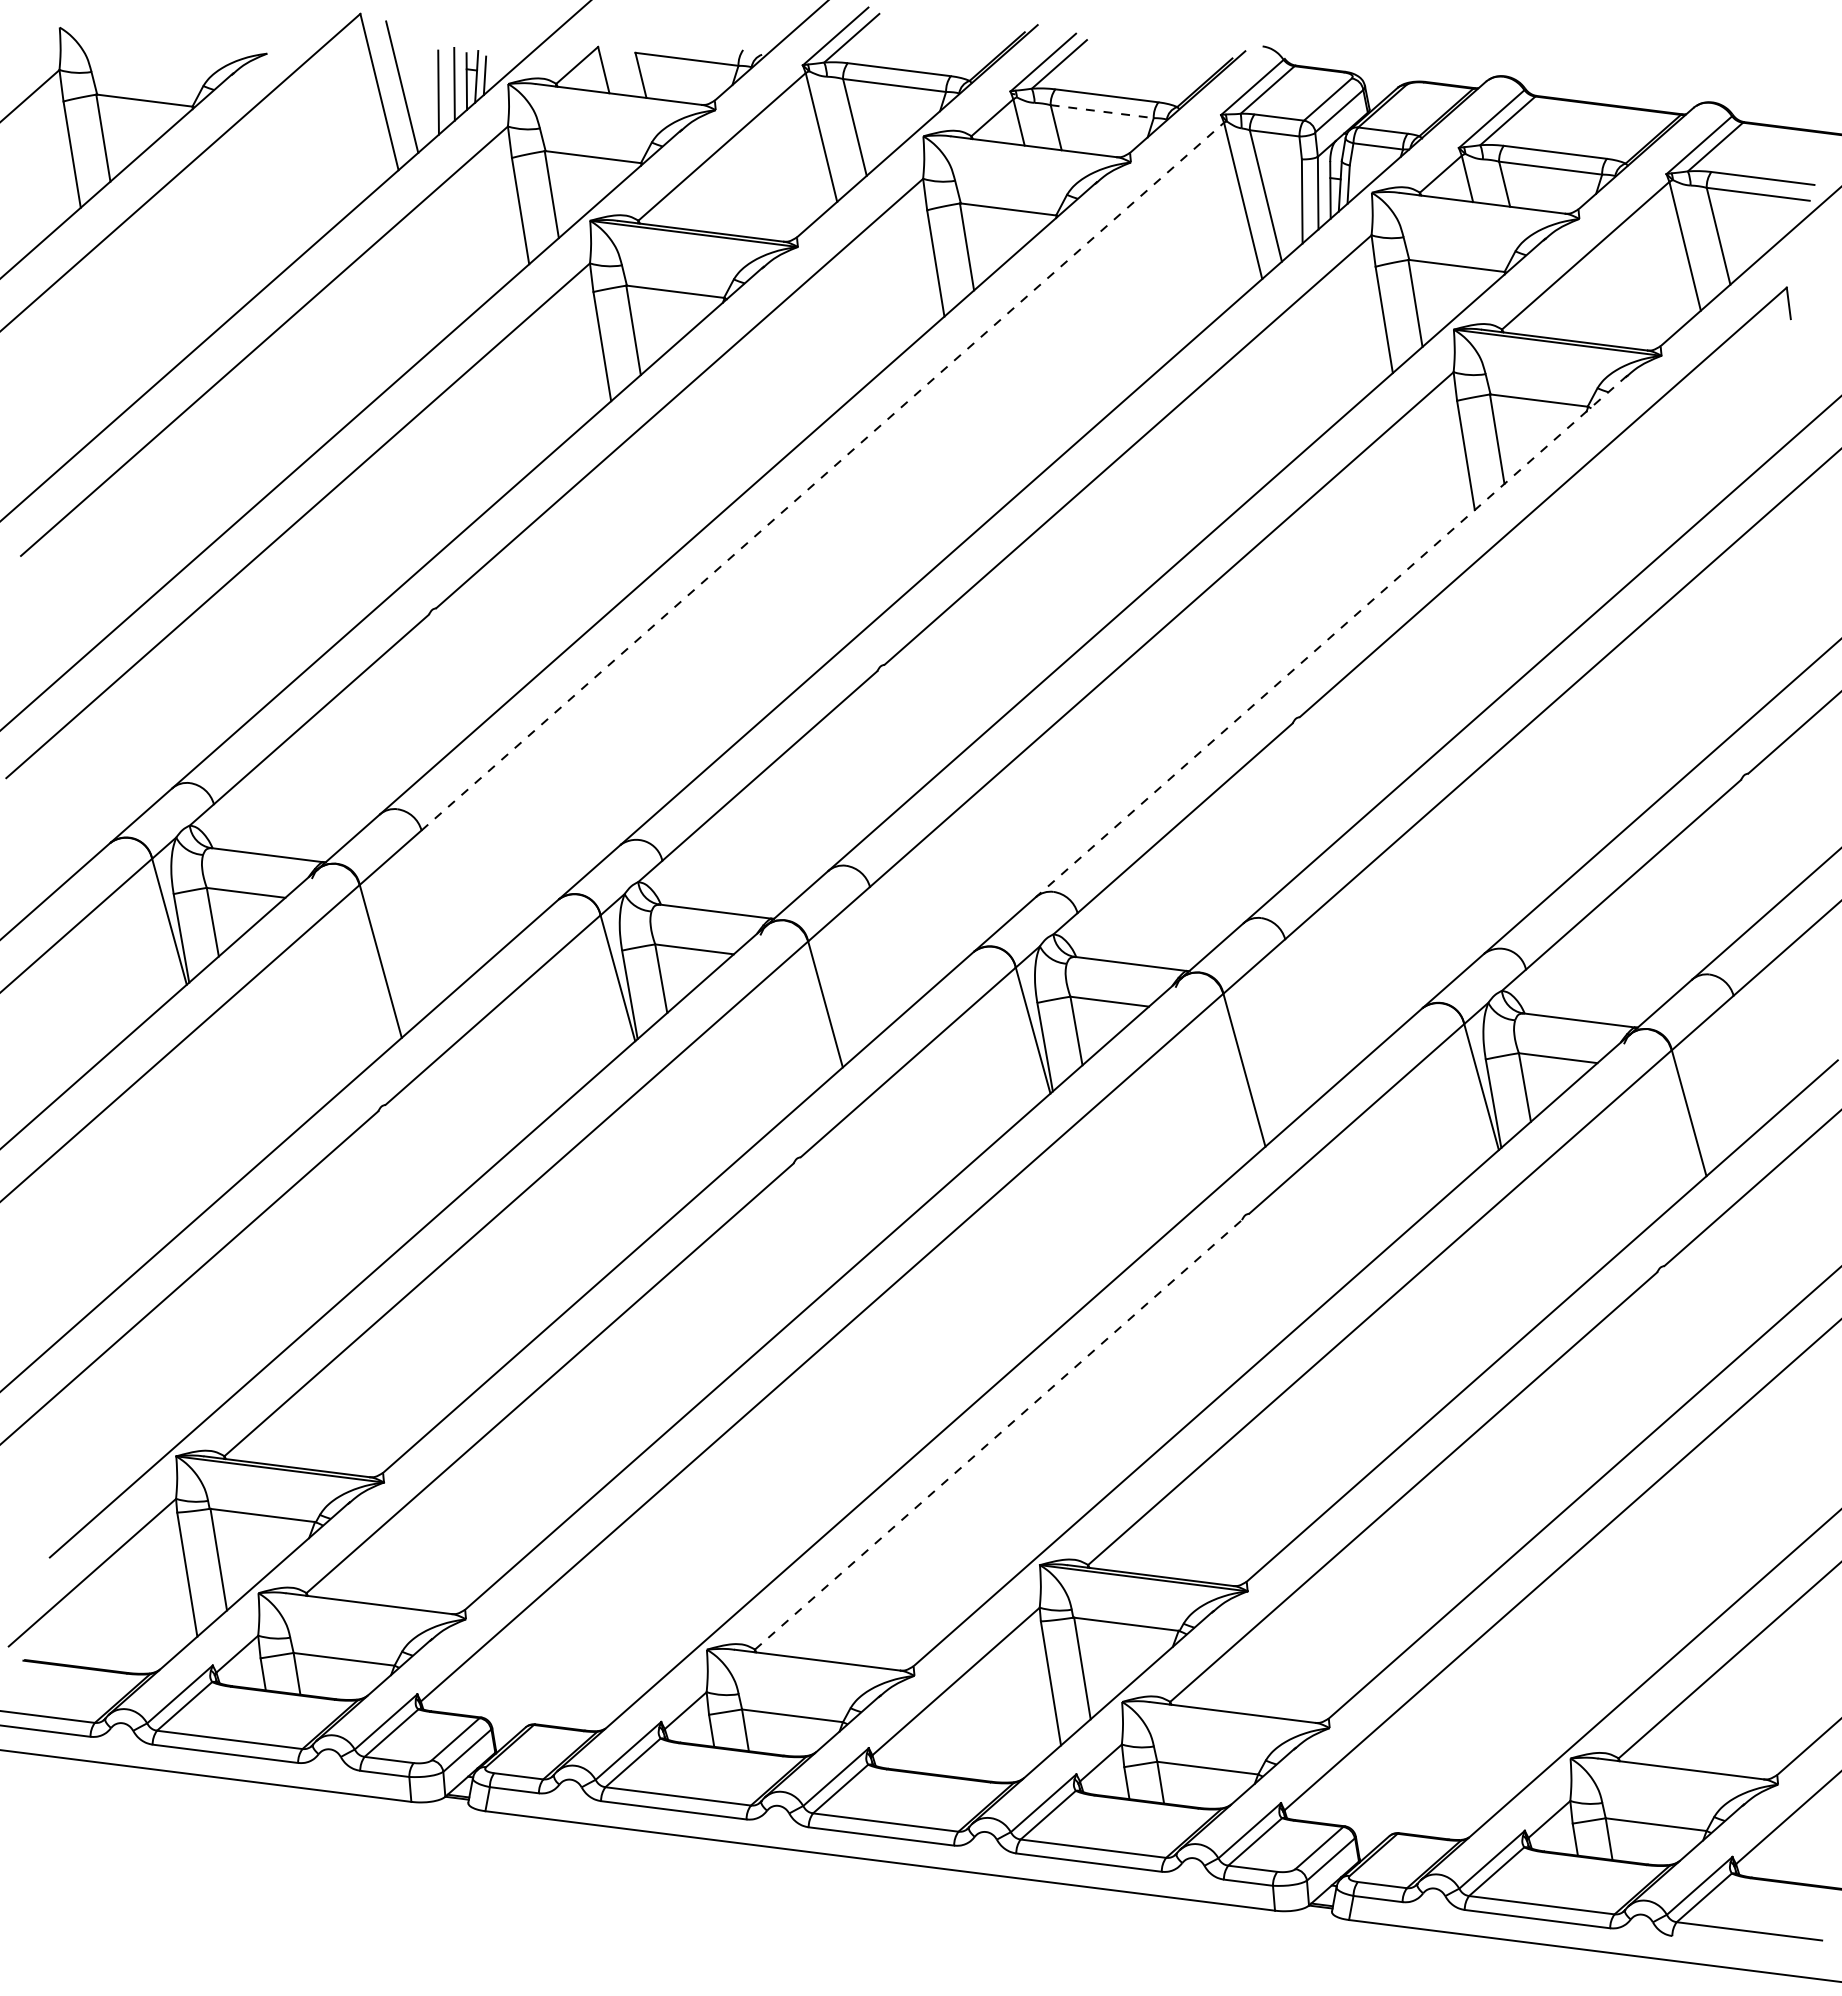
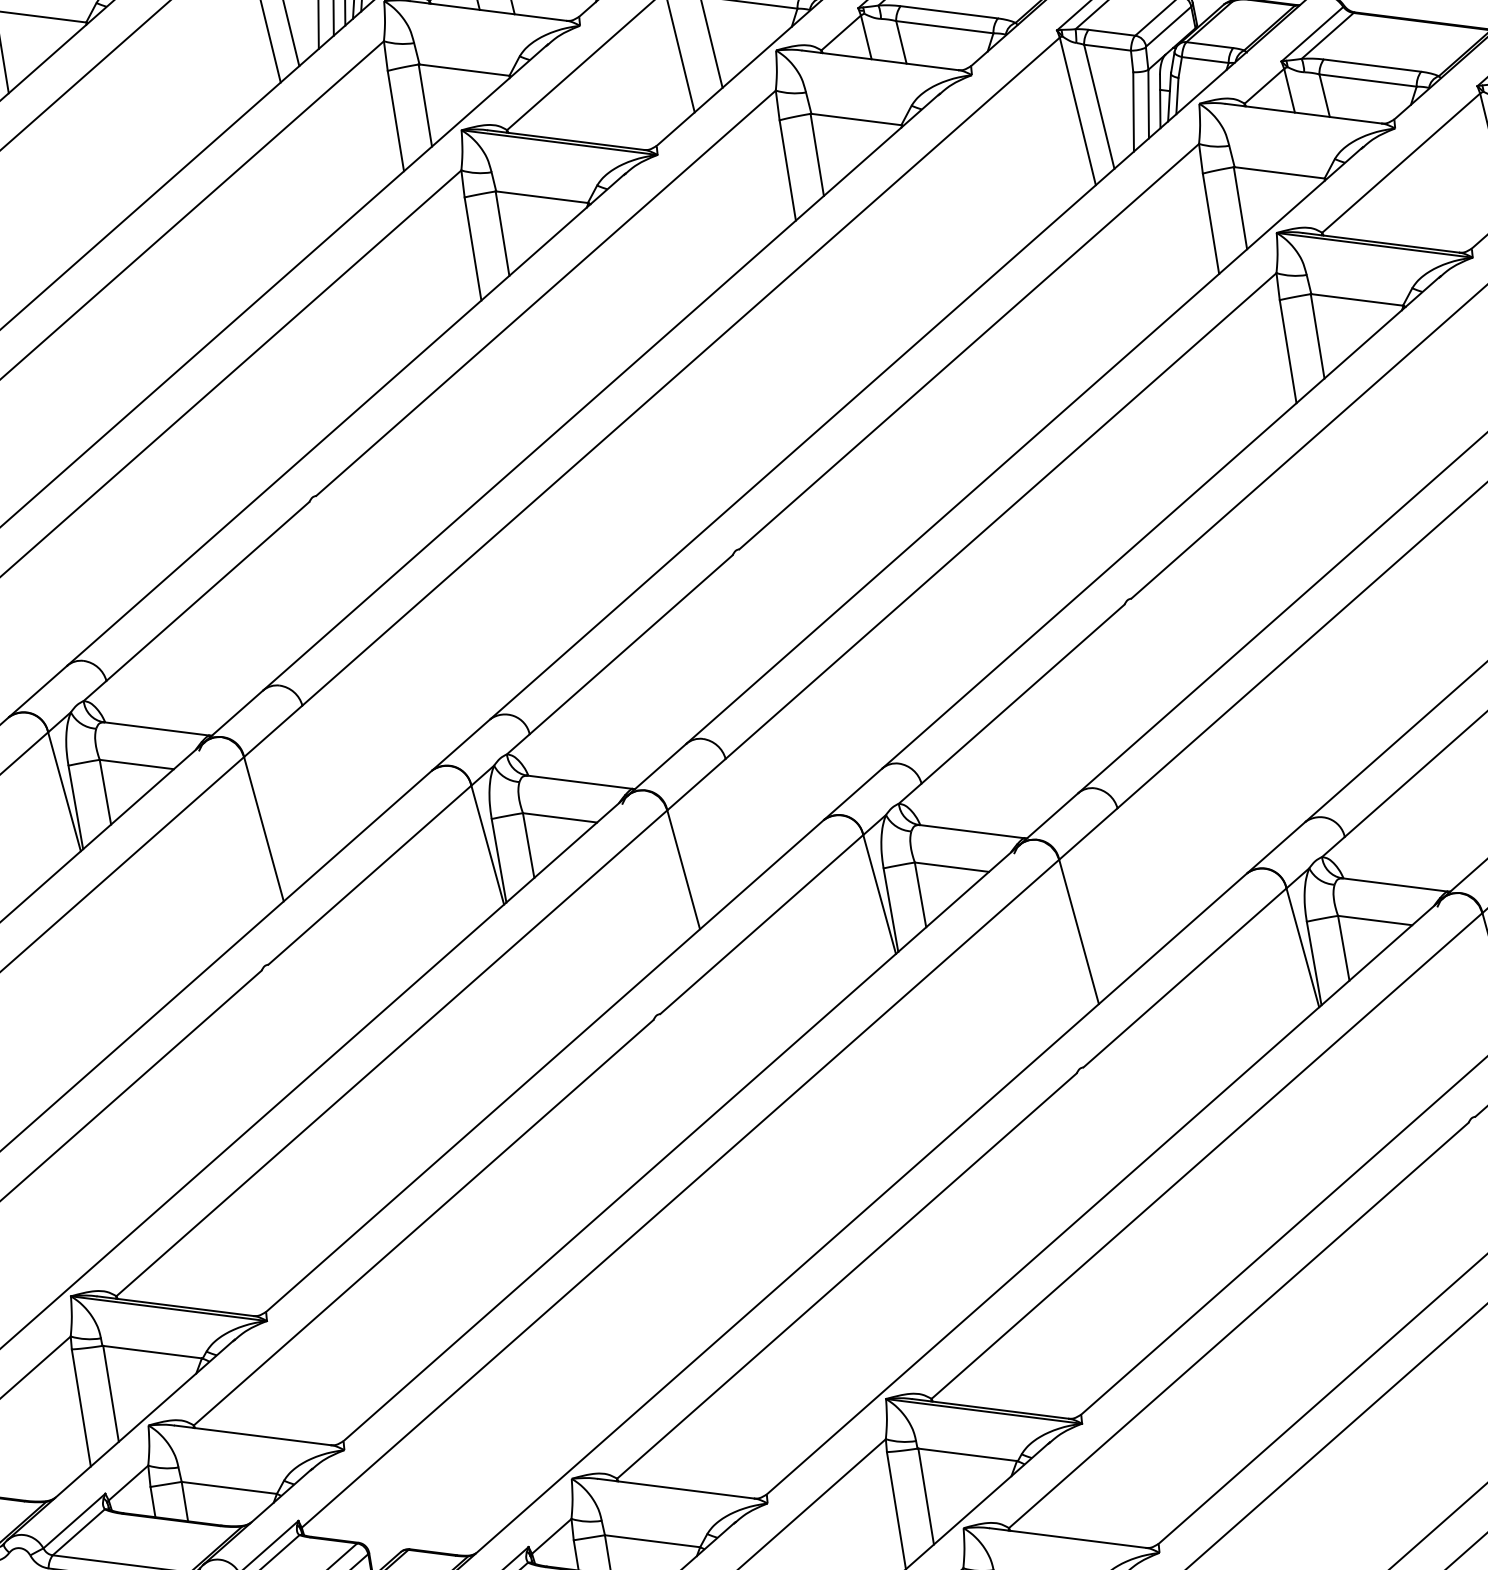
line: (1102, 111) -> (945, 27), dashed -> solid
line: (823, 476) -> (681, 371), dashed -> solid
line: (1331, 636) -> (1161, 522), dashed -> solid
line: (998, 1434) -> (846, 1275), dashed -> solid

